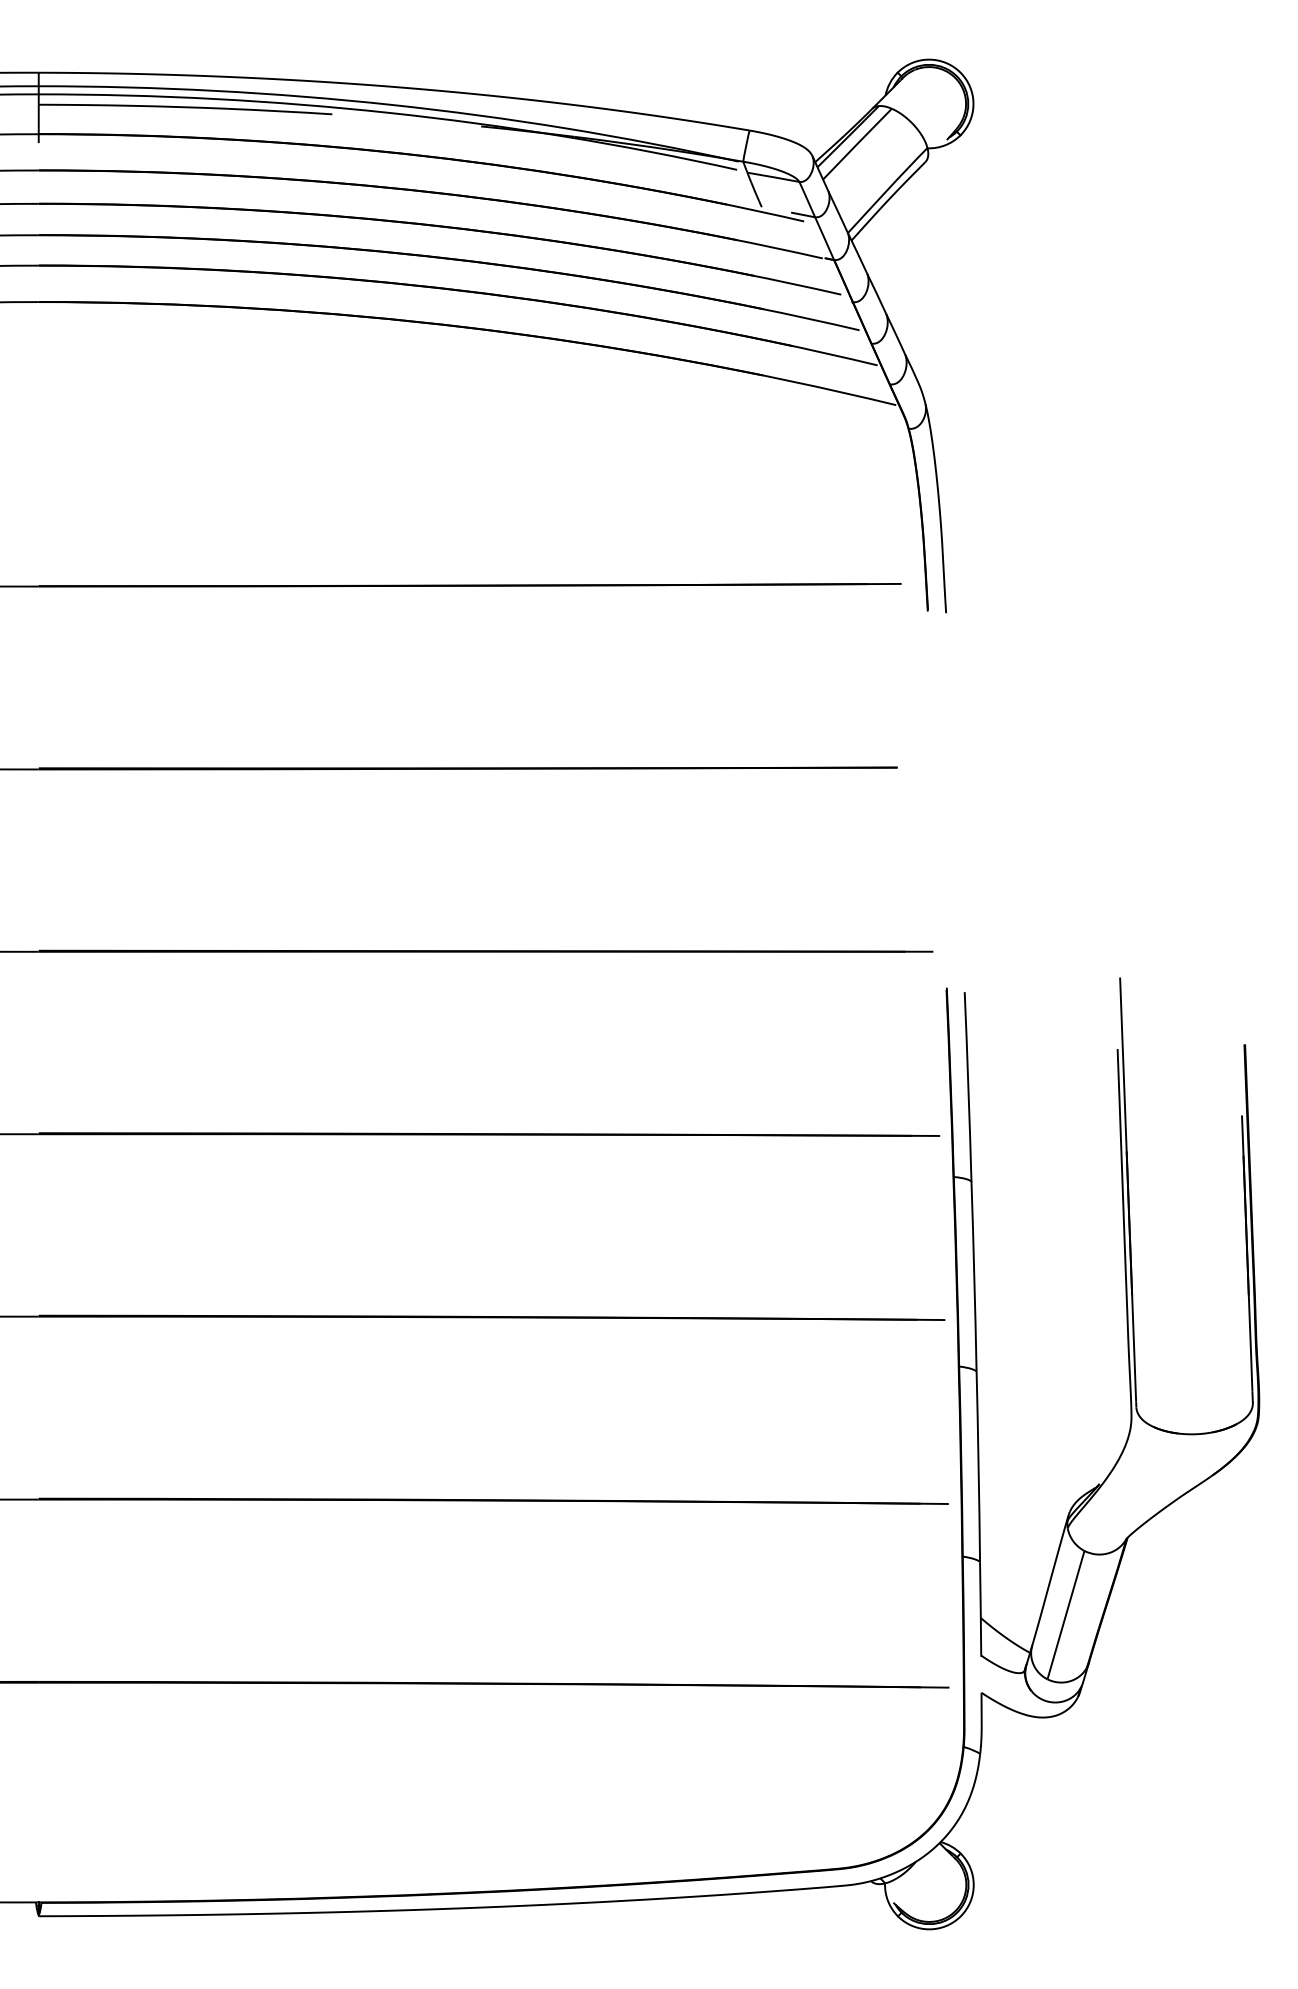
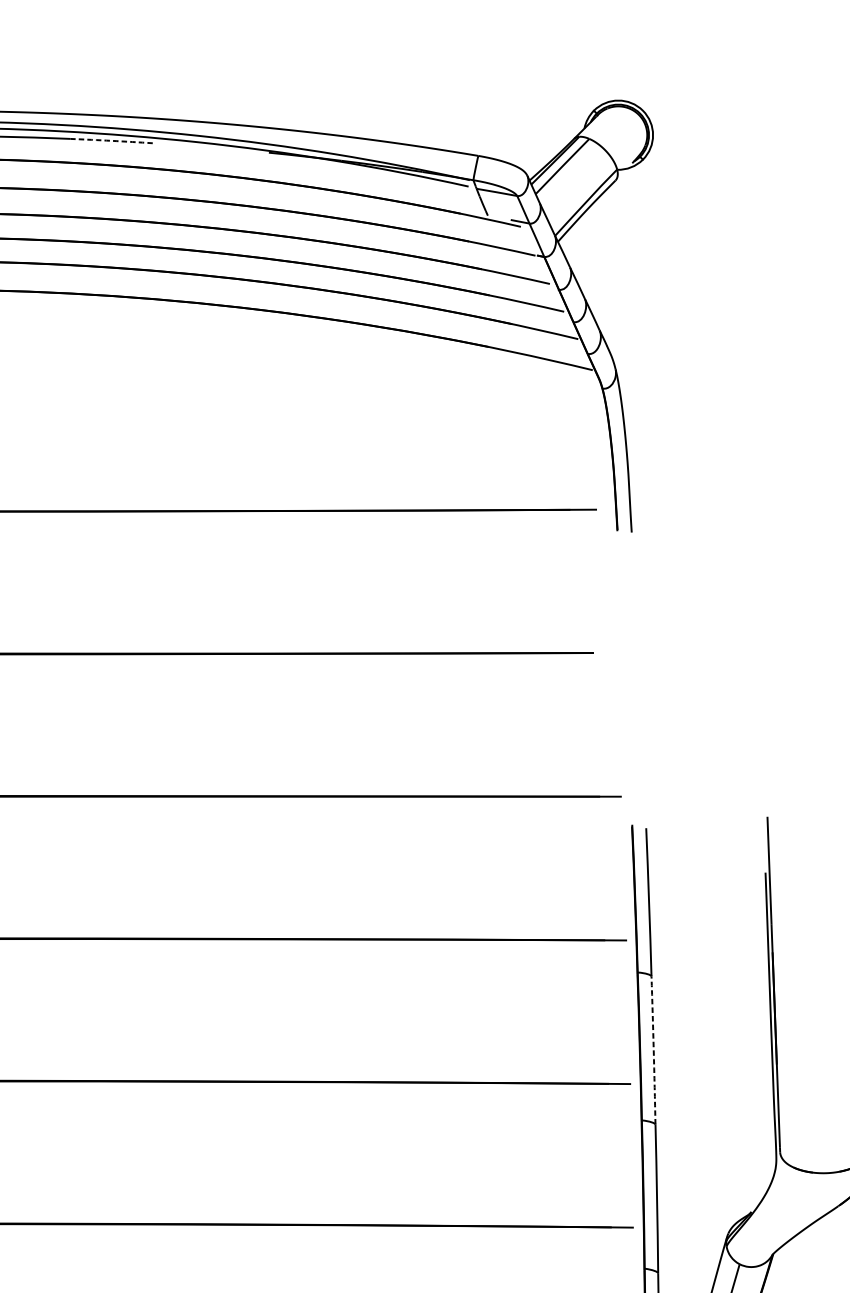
arc: (279, 111) -> (111, 141), solid -> dashed
arc: (974, 1276) -> (653, 1050), solid -> dashed

